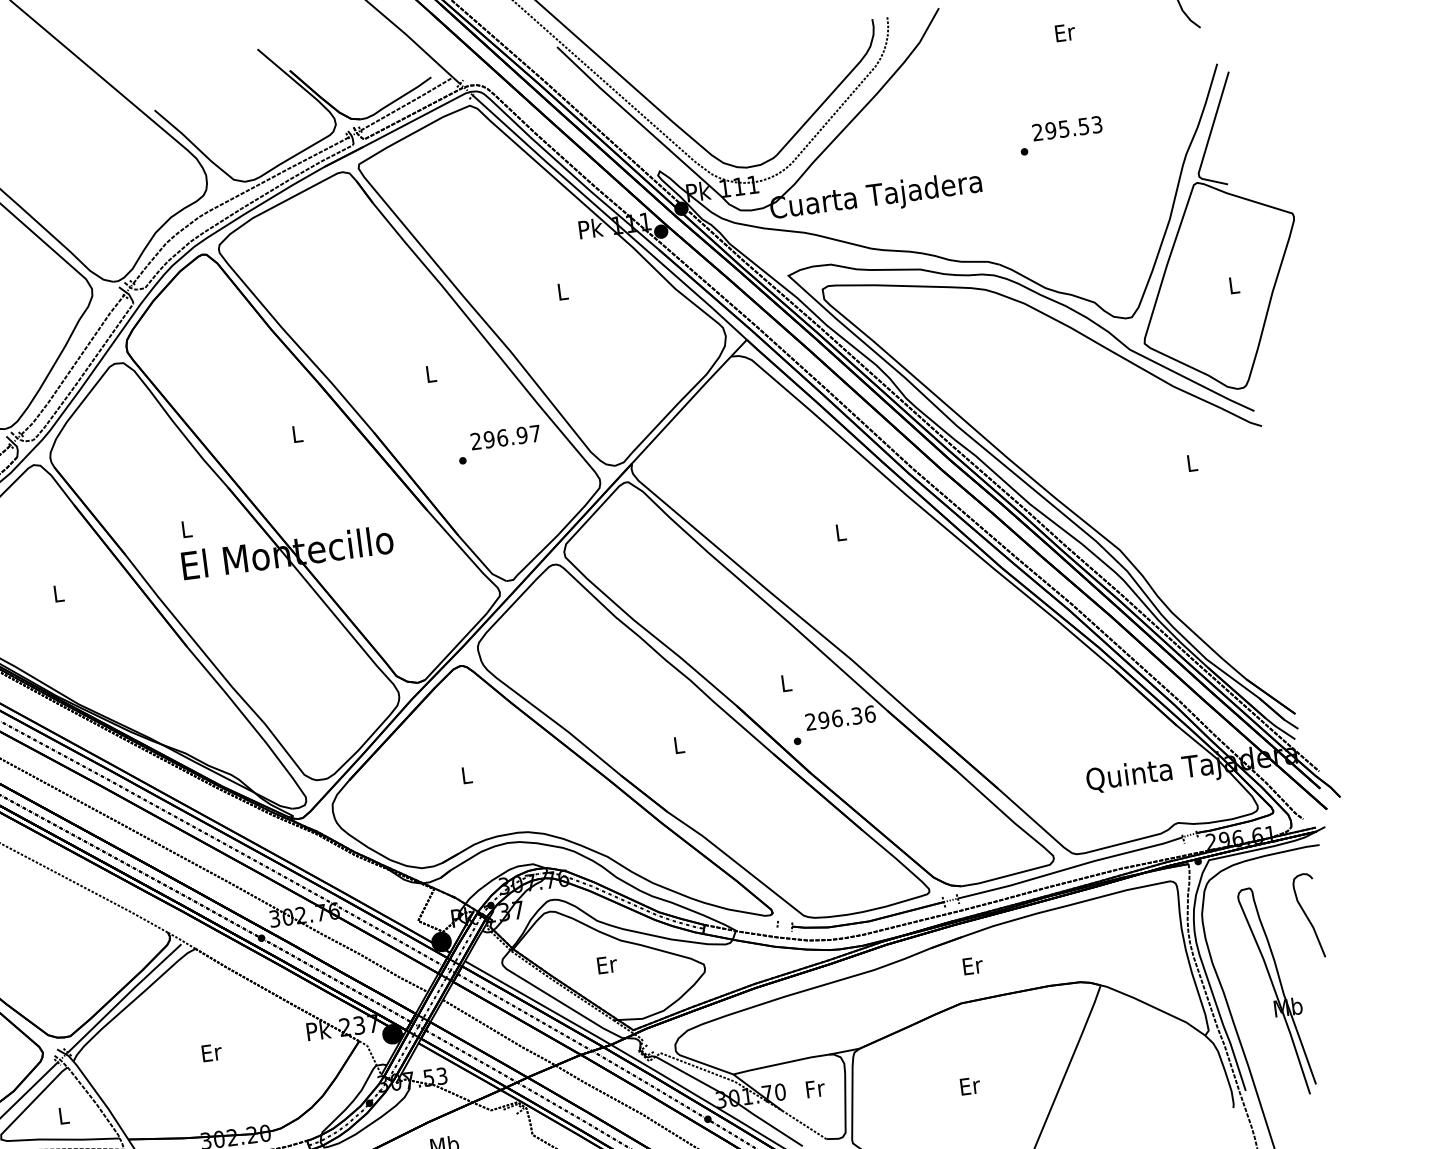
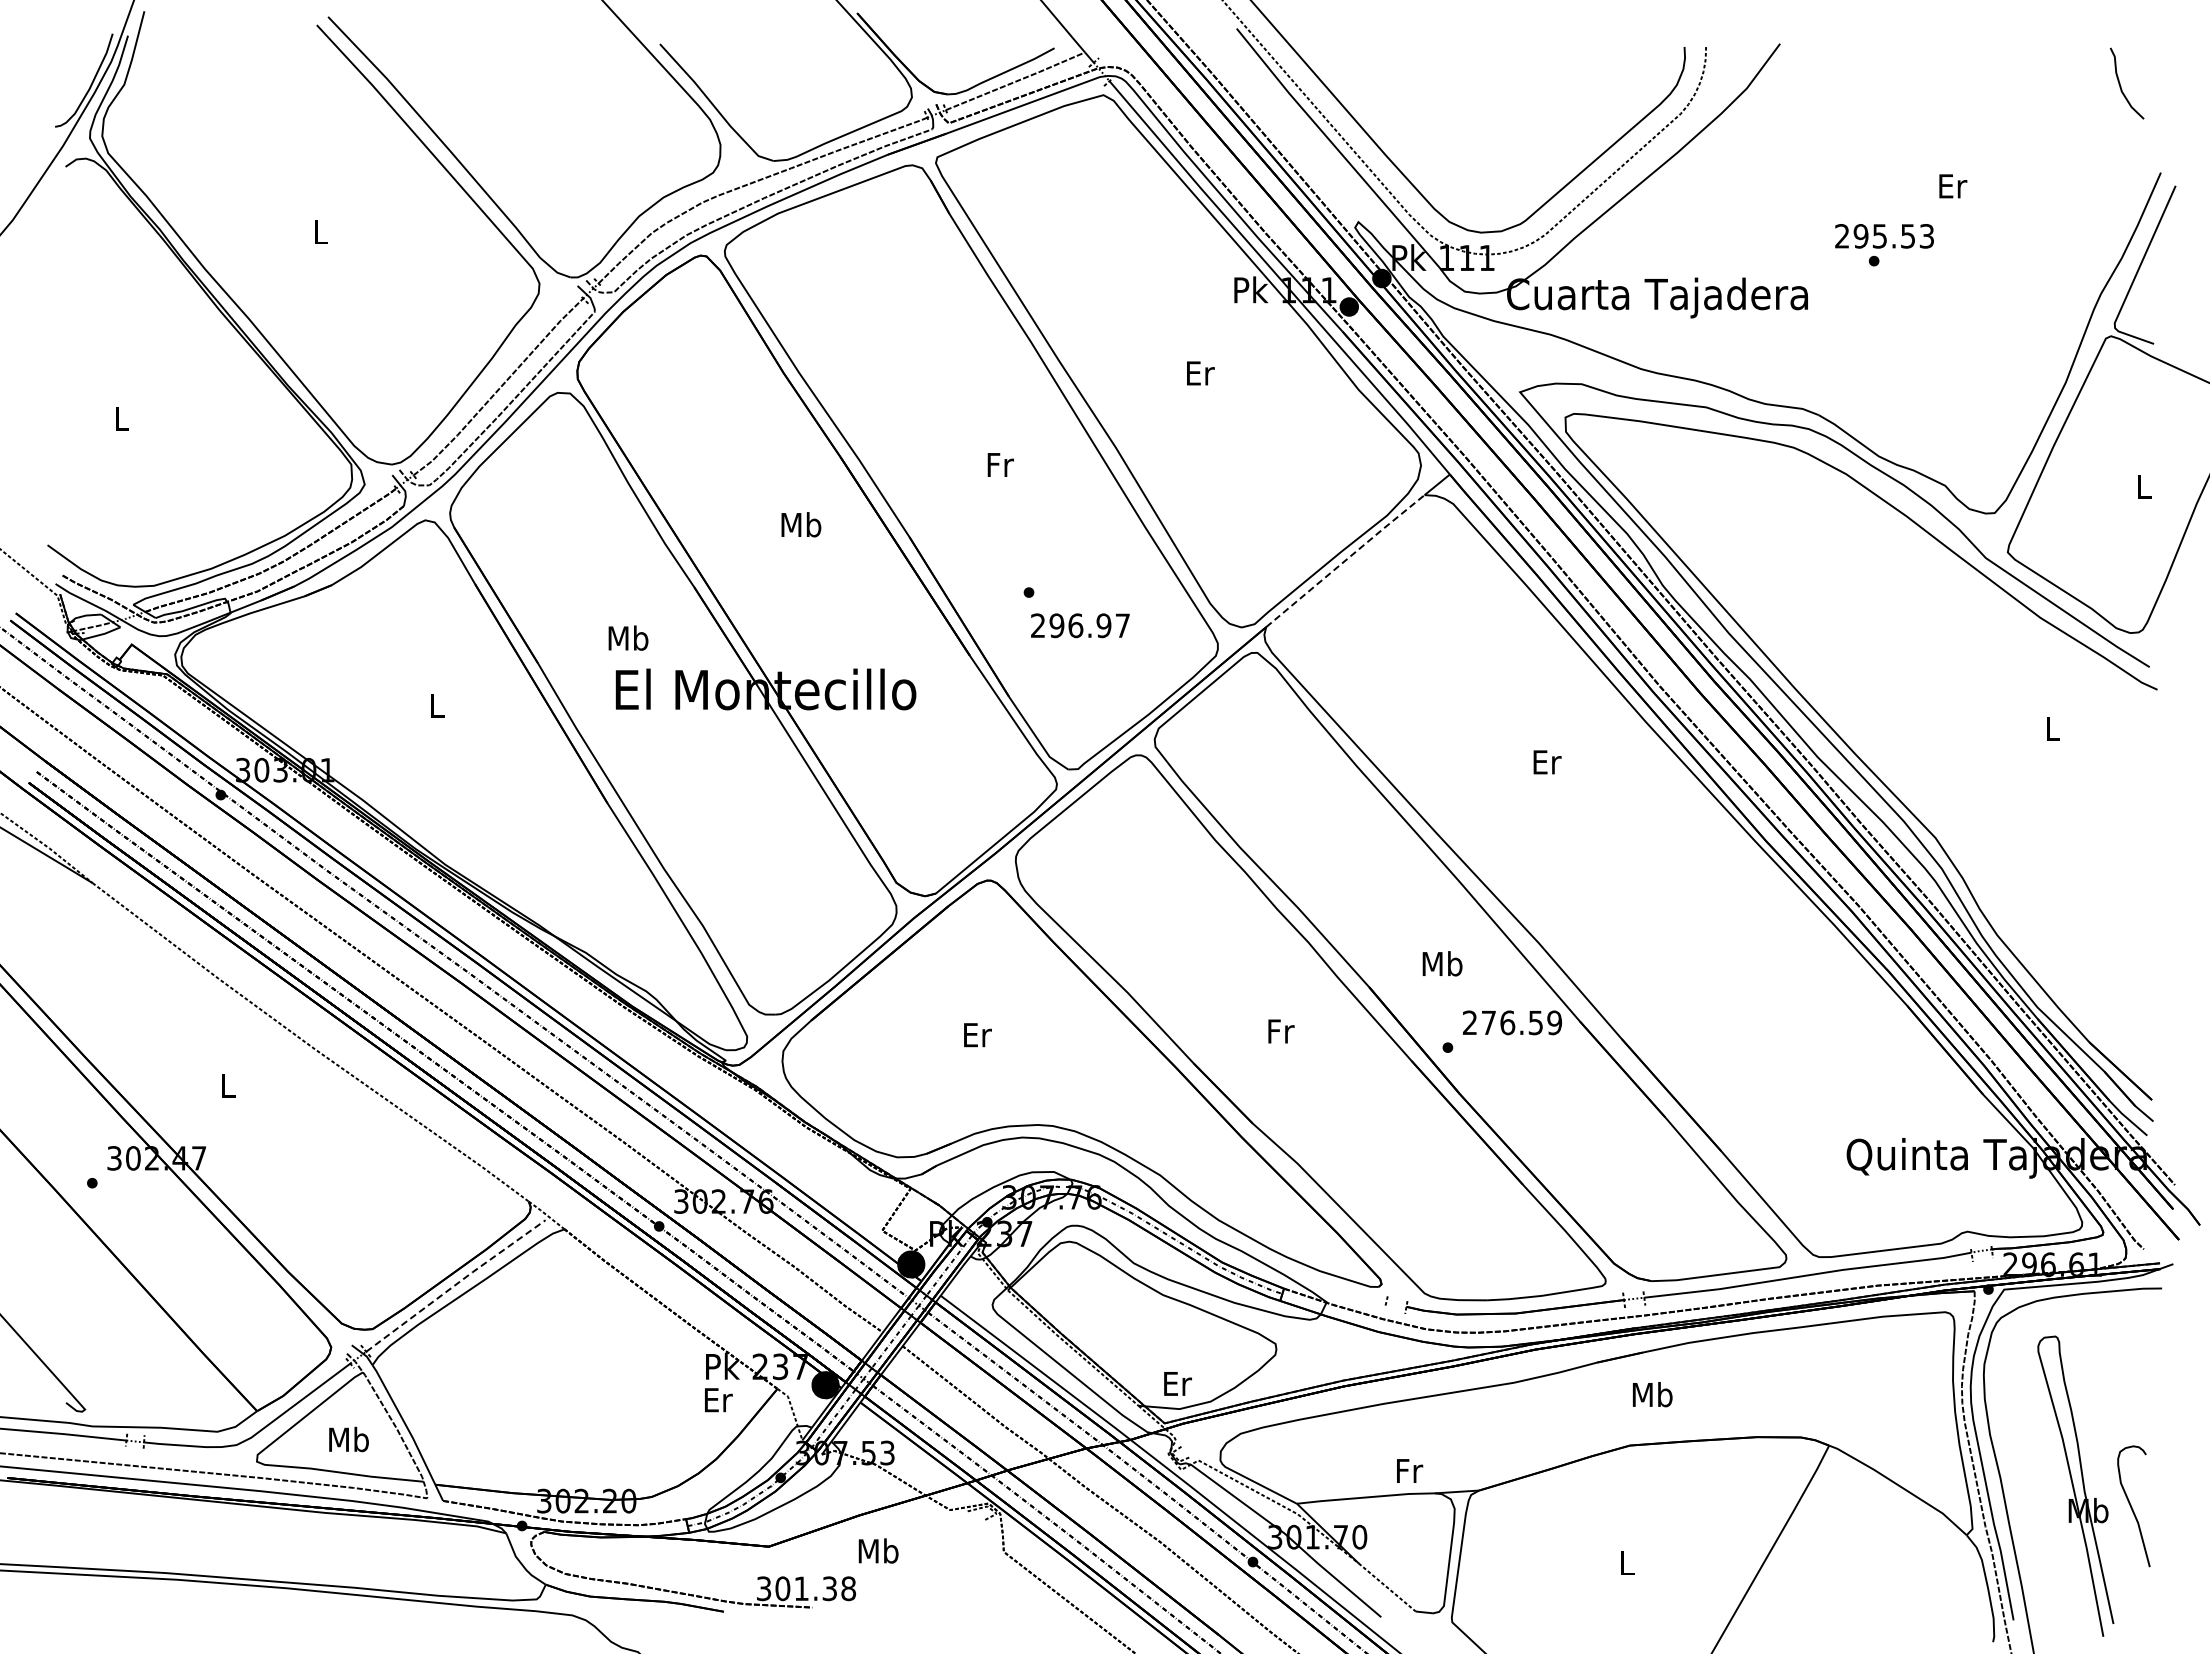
text: (1065, 32) -> (1953, 186), moved
text: (1067, 128) -> (1884, 236), moved
text: (563, 291) -> (1200, 373), L -> Er
text: (431, 373) -> (1000, 464), L -> Fr
line: (681, 409) -> (1345, 560), solid -> dashed
text: (297, 433) -> (801, 524), L -> Mb
text: (505, 437) -> (1080, 625), moved
text: (186, 528) -> (628, 637), L -> Mb
text: (841, 532) -> (1547, 762), L -> Er
text: (786, 682) -> (1442, 963), L -> Mb
text: (846, 717) -> (1521, 1022), 296.36 -> 276.59
text: (679, 745) -> (1281, 1031), L -> Fr
text: (467, 775) -> (977, 1035), L -> Er
curve: (1307, 917) -> (2132, 1507), moved
text: (607, 964) -> (1177, 1383), moved
text: (972, 965) -> (1652, 1394), Er -> Mb
line: (124, 997) -> (455, 1284), solid -> dashed
text: (211, 1052) -> (718, 1400), moved
text: (970, 1086) -> (1627, 1563), Er -> L
text: (816, 1088) -> (1410, 1470), moved
text: (63, 1115) -> (348, 1439), L -> Mb

